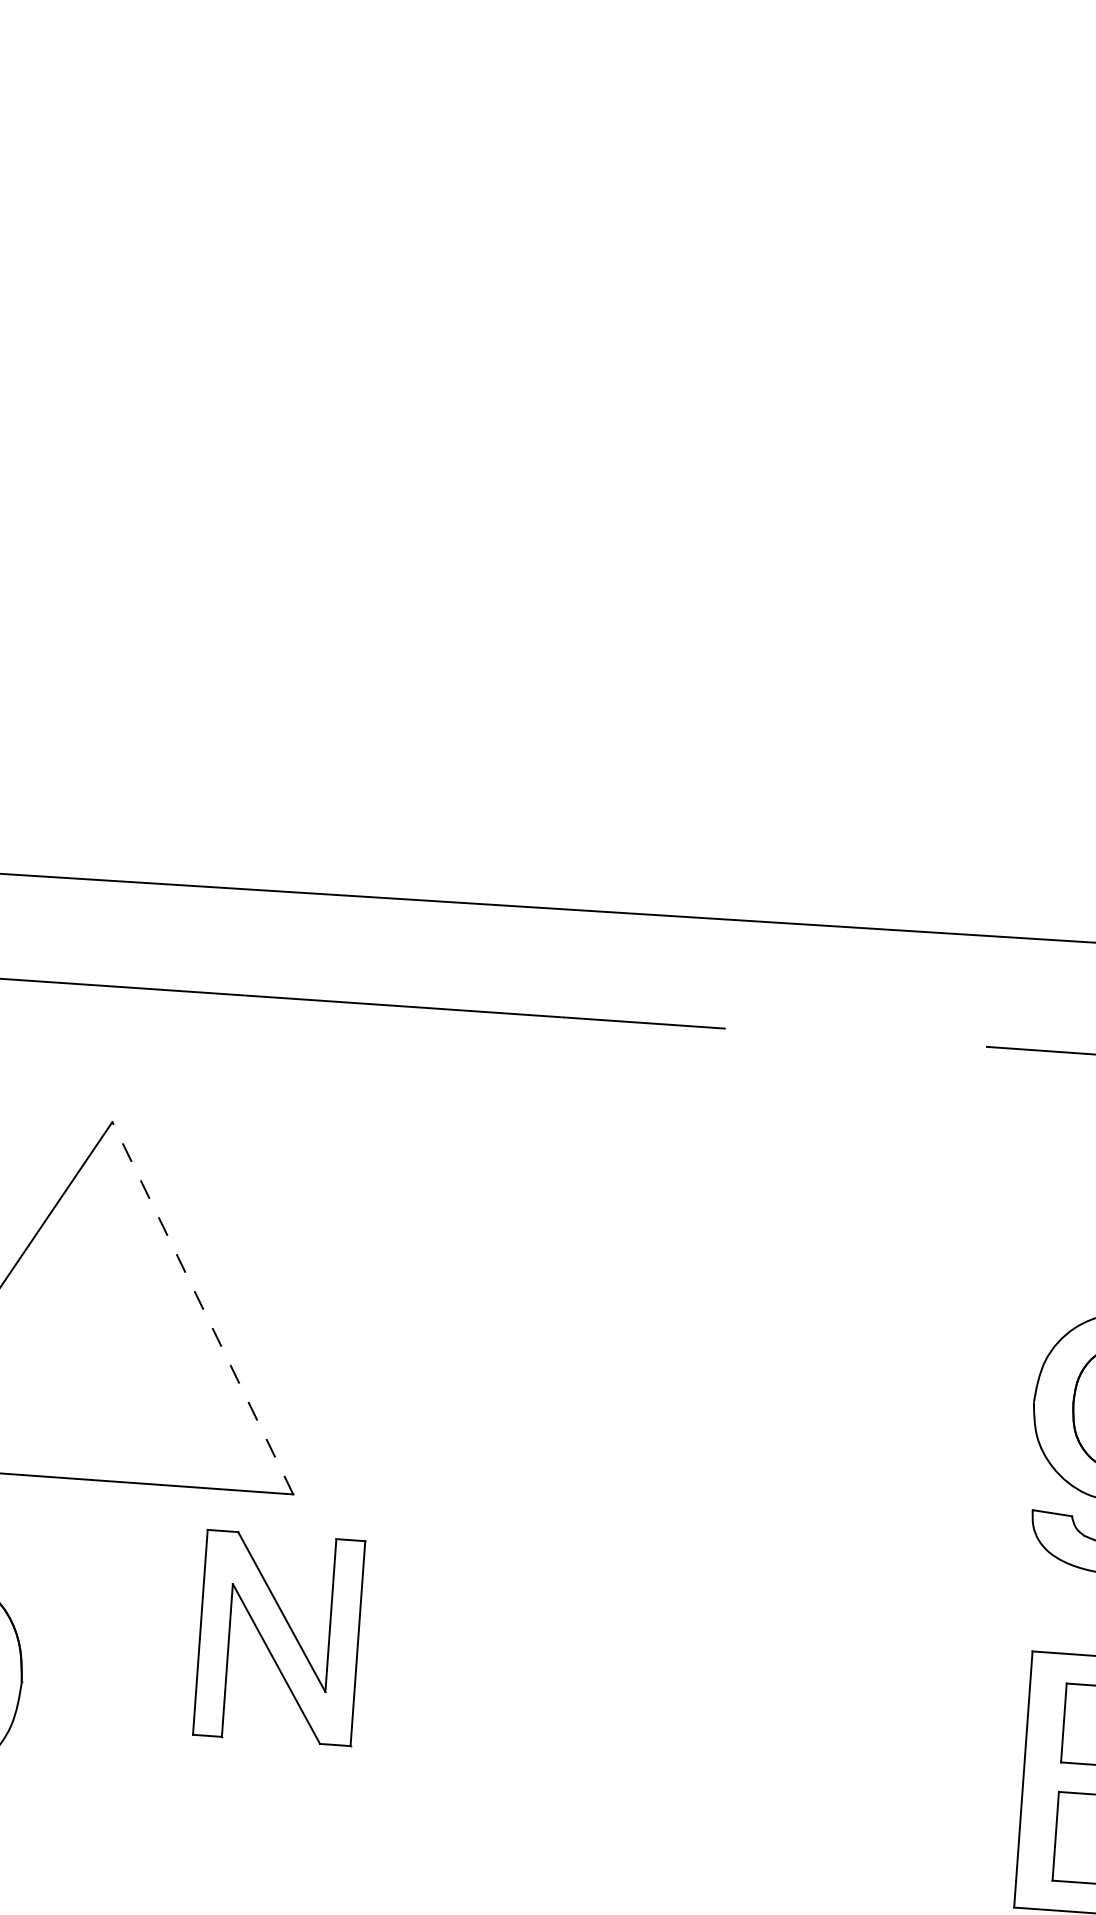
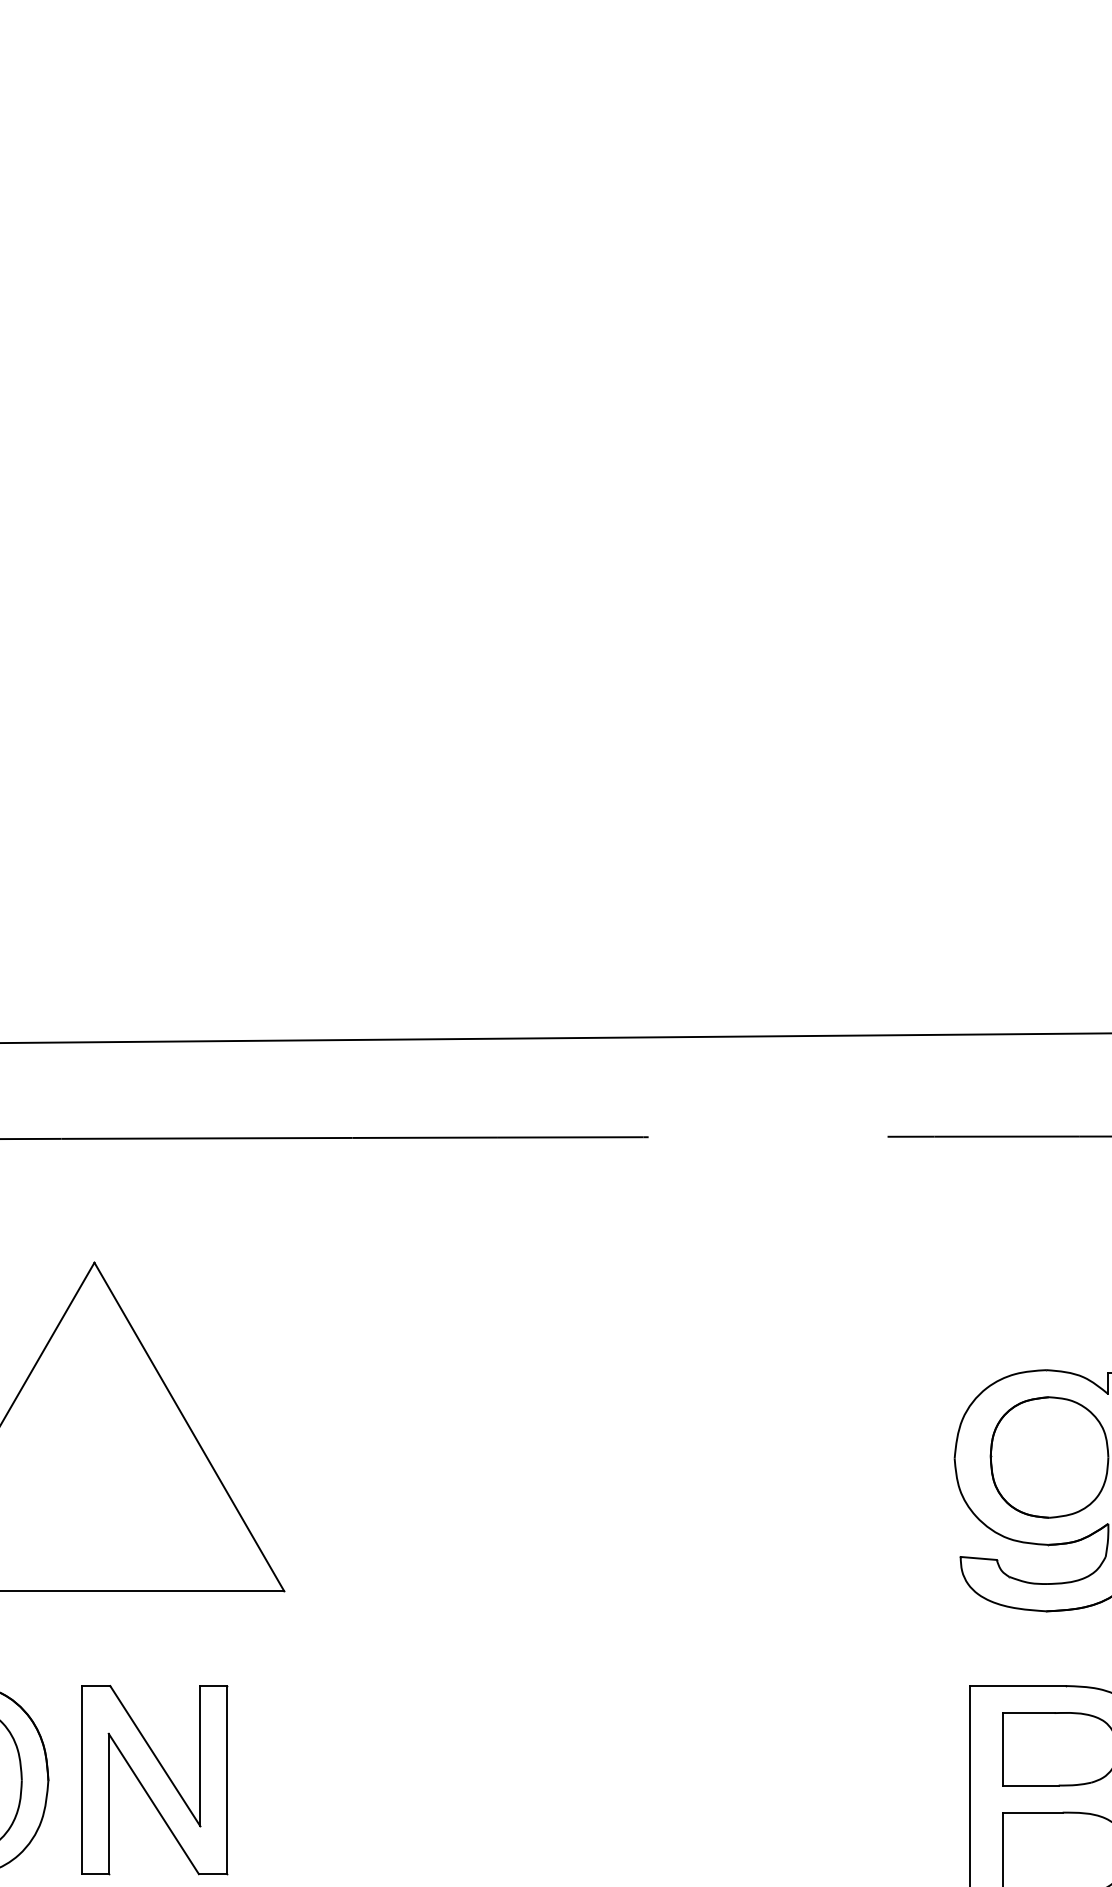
line: (203, 1307) -> (189, 1426), dashed -> solid
part: (279, 1638) -> (154, 1780), moved

